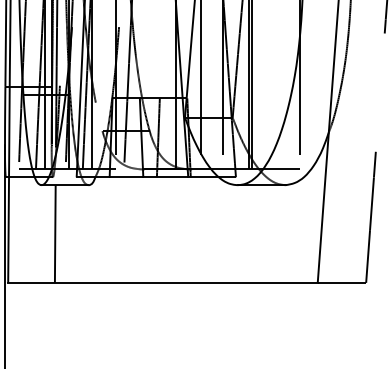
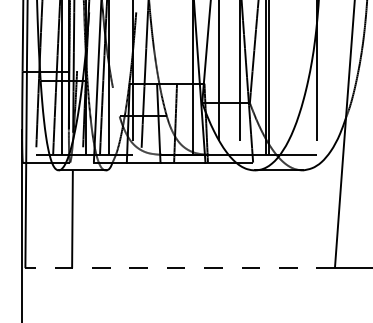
line: (162, 282) -> (179, 267), solid -> dashed

